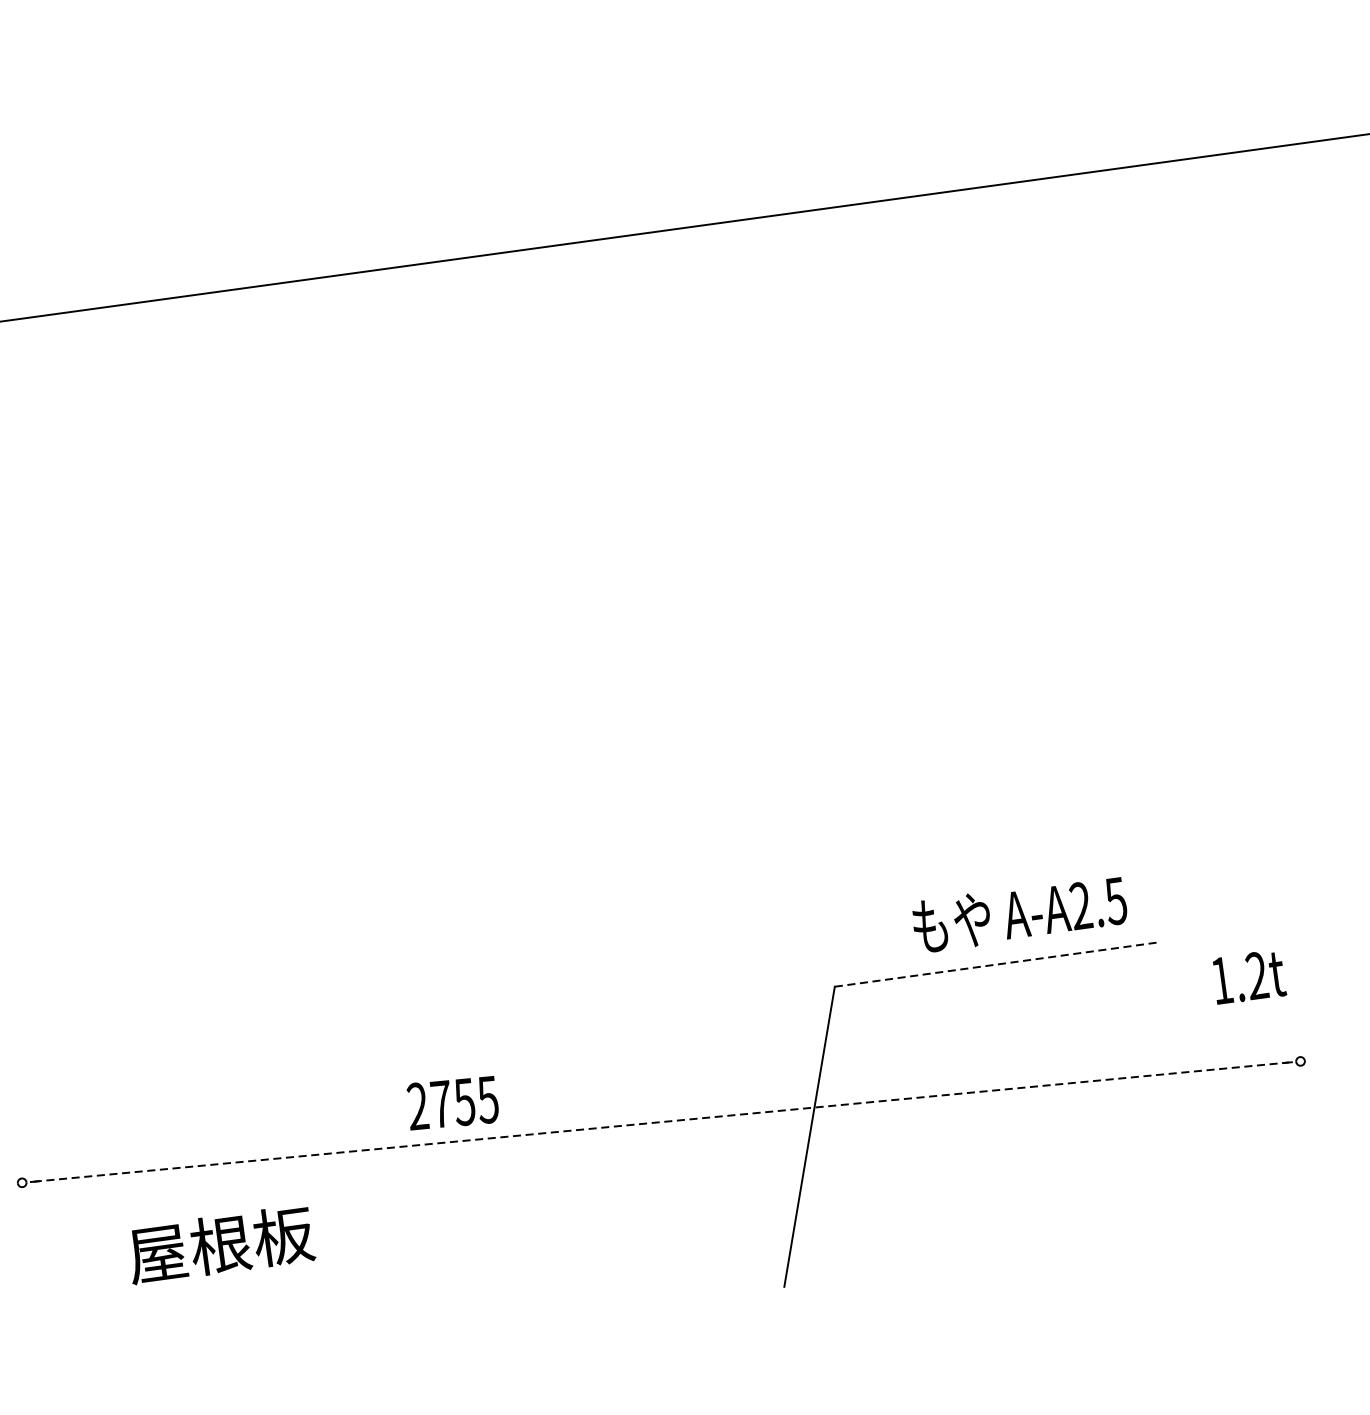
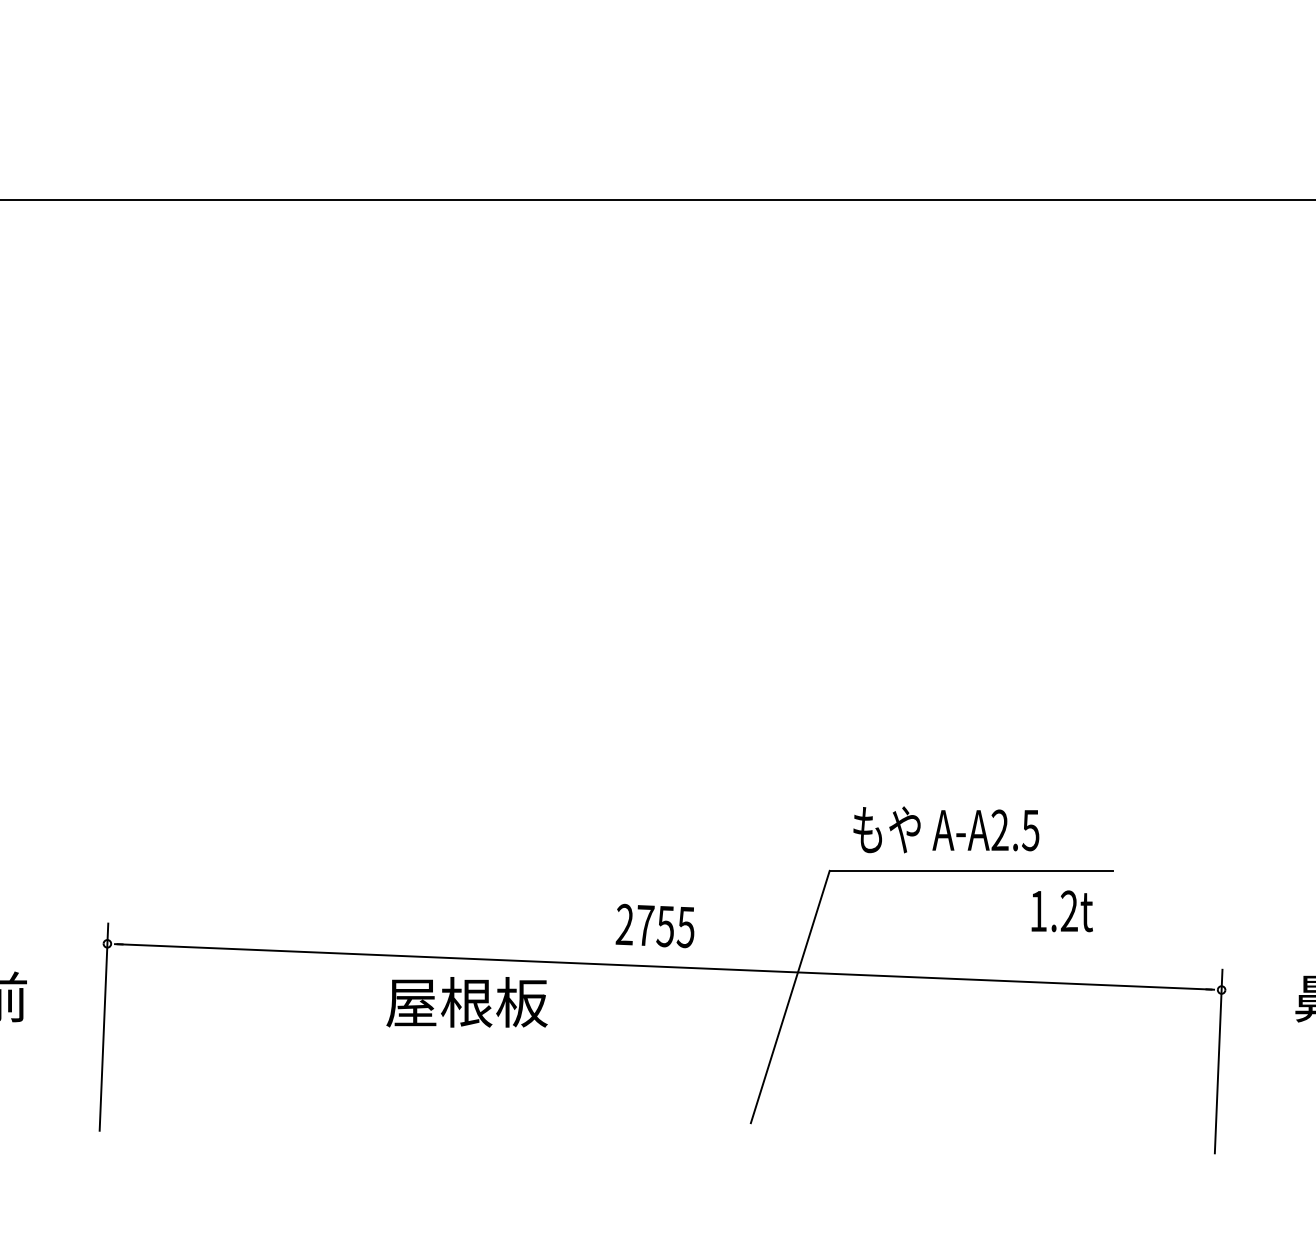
text: (1019, 913) -> (946, 829), moved
line: (996, 964) -> (971, 870), dashed -> solid
text: (1248, 977) -> (1061, 911), moved
text: (451, 1102) -> (654, 925), moved
line: (662, 1121) -> (665, 966), dashed -> solid
line: (1308, 1143) -> (1218, 1061), added
text: (220, 1244) -> (466, 1002), moved
line: (30, 1277) -> (103, 1026), added

